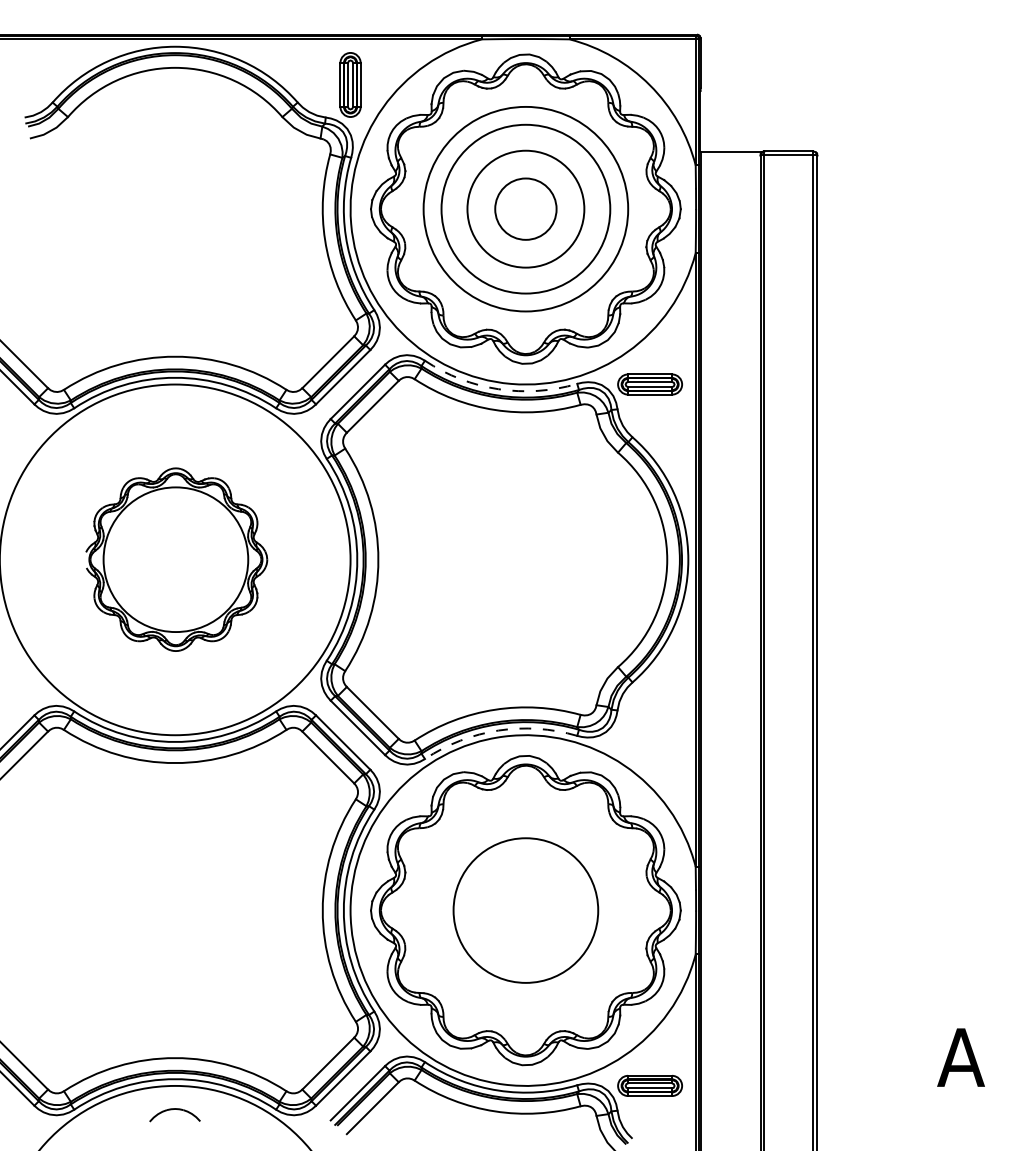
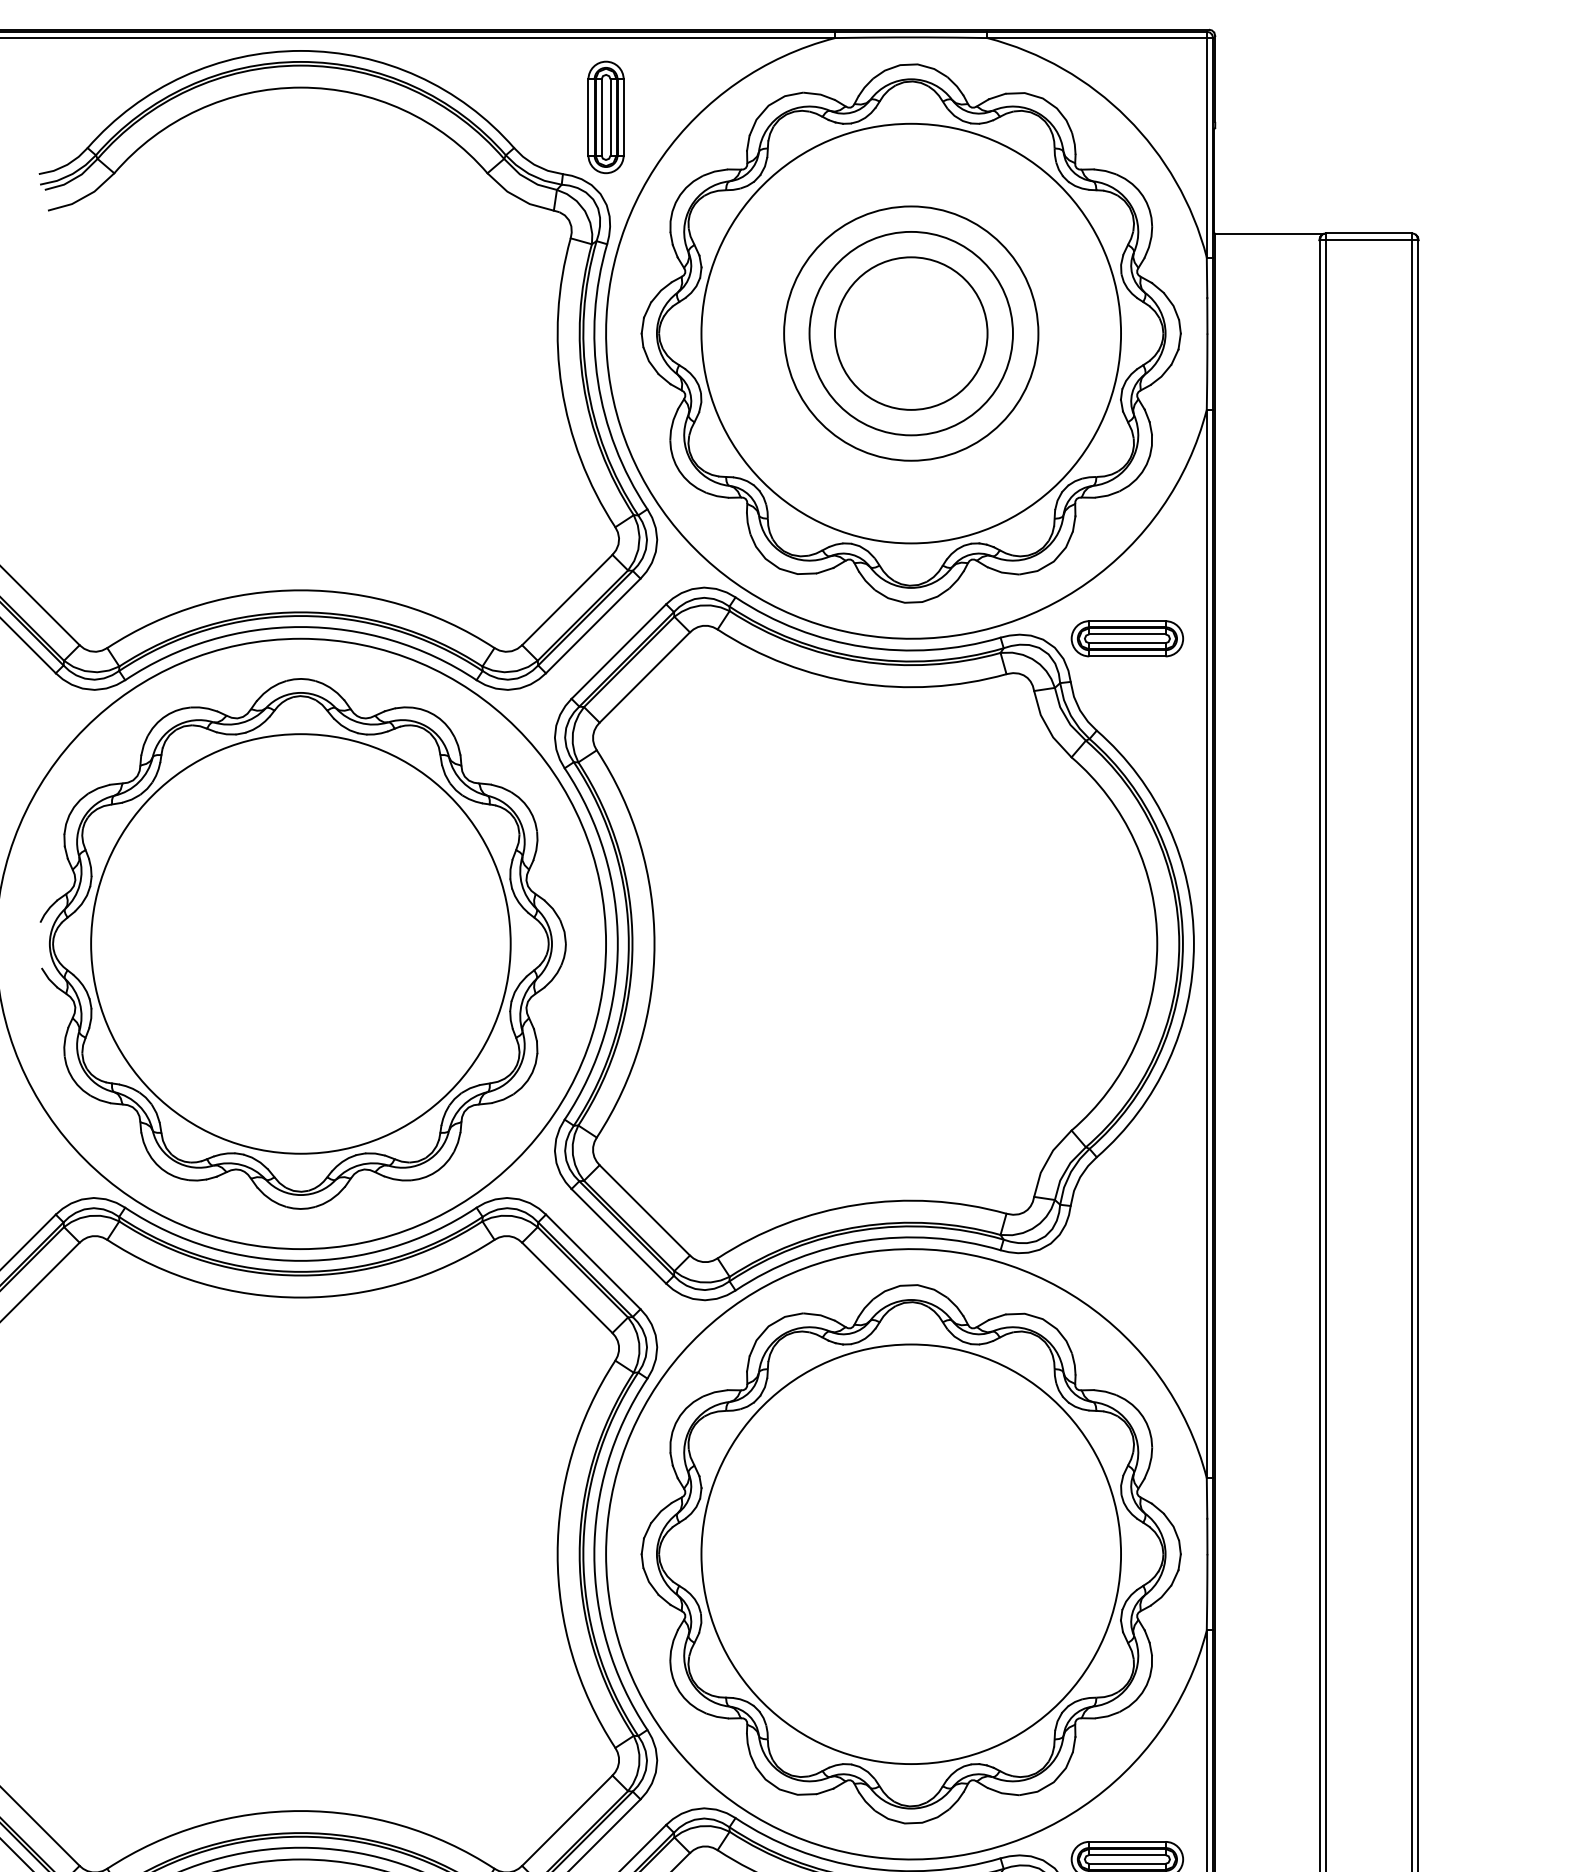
circle: (525, 208) -> (910, 332), size x1.43
circle: (525, 209) -> (910, 334), size x0.71
circle: (525, 209) -> (910, 334), size x1.43
arc: (498, 389) -> (863, 647), dashed -> solid
part: (176, 559) -> (303, 943), size x1.67
arc: (498, 730) -> (863, 1240), dashed -> solid
circle: (525, 910) -> (910, 1554), size x1.67

